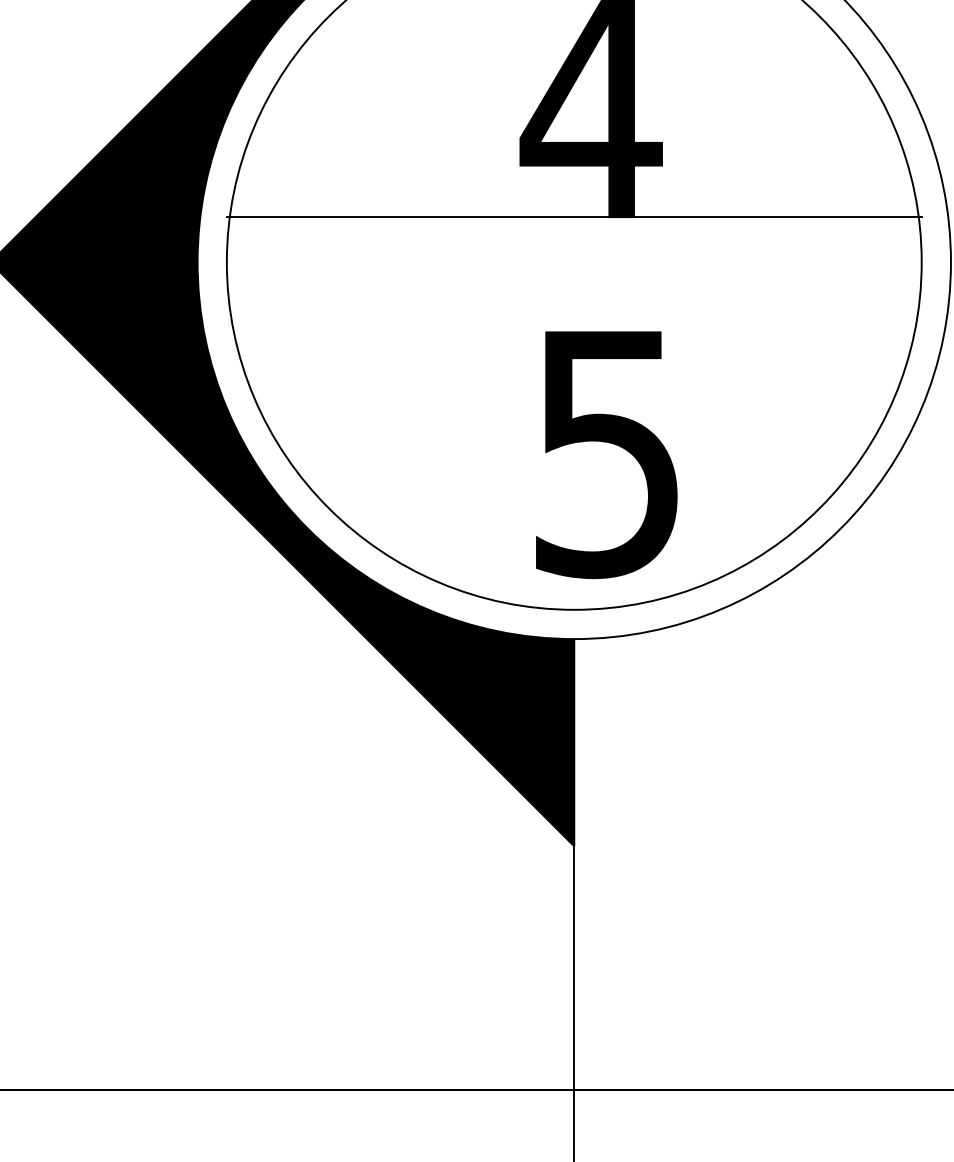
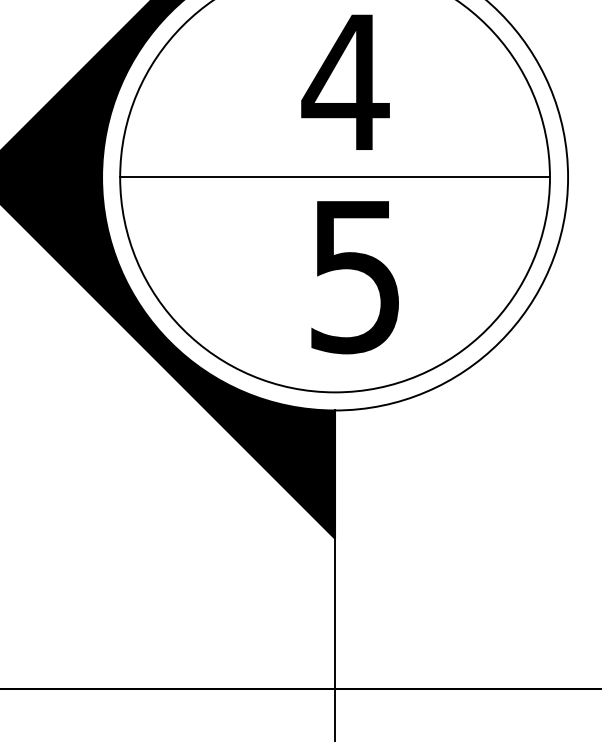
line: (573, 217) -> (334, 177), moved
text: (605, 454) -> (354, 277), moved

